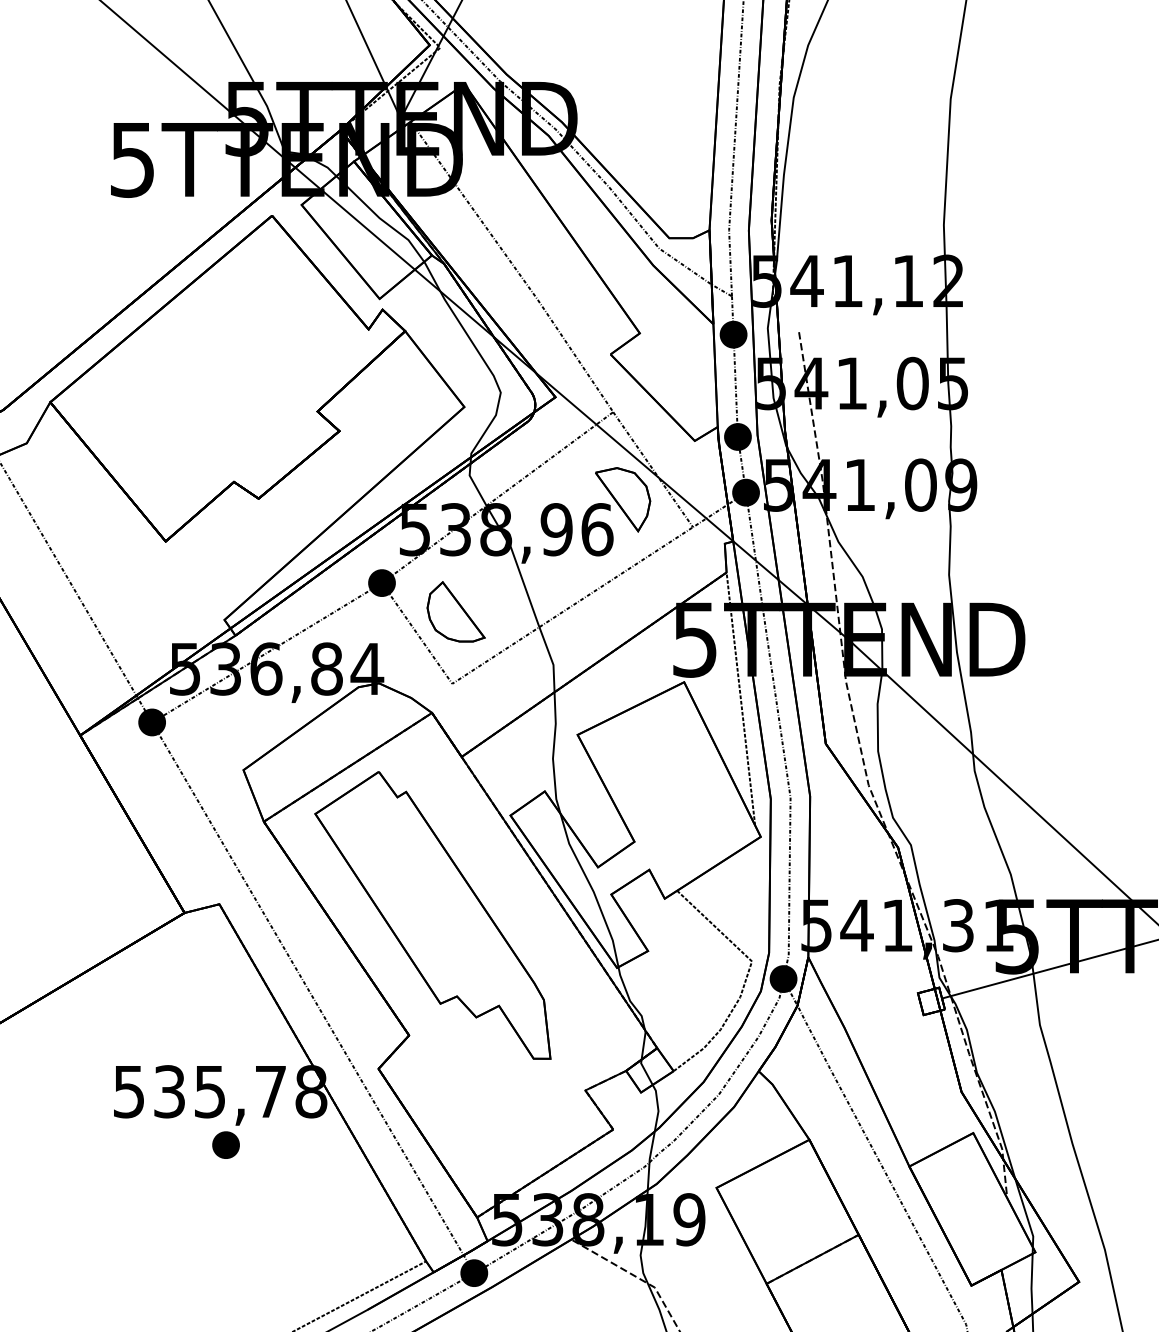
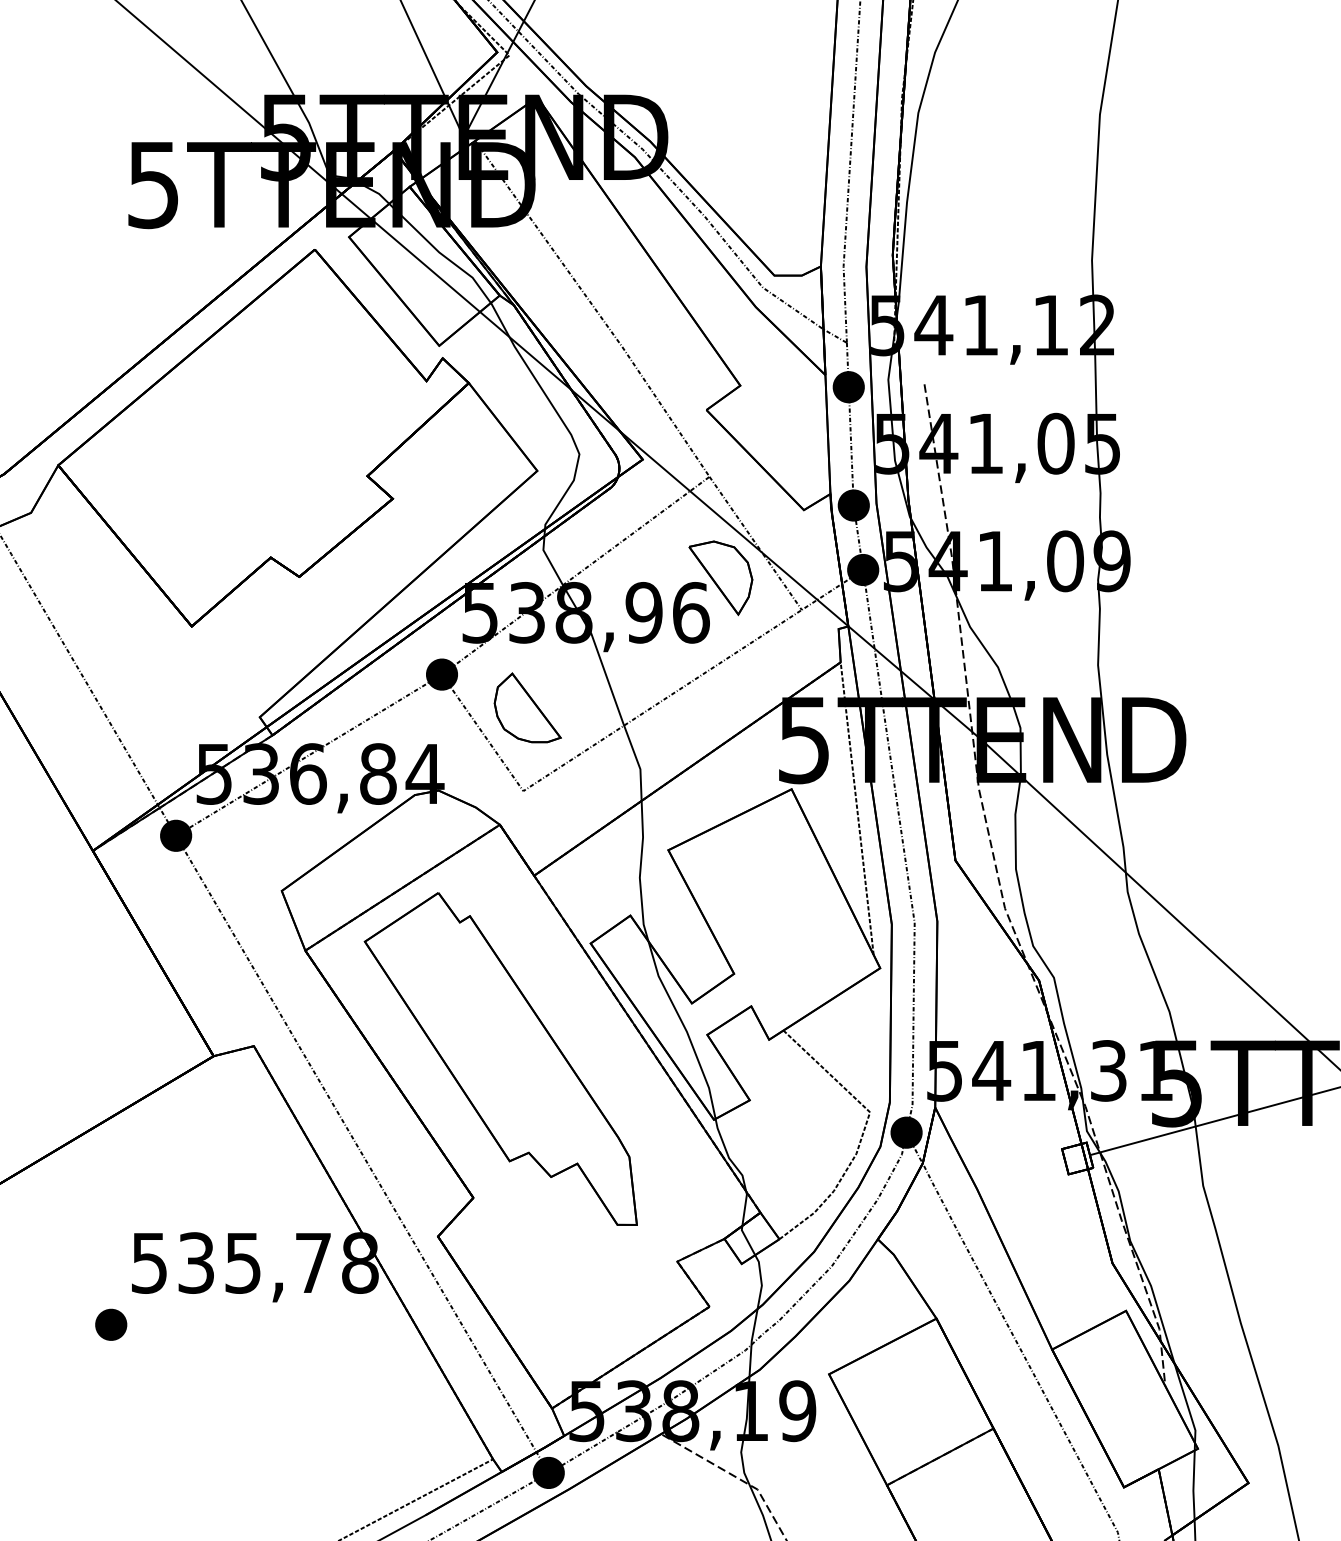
part: (225, 1144) -> (110, 1324), moved

